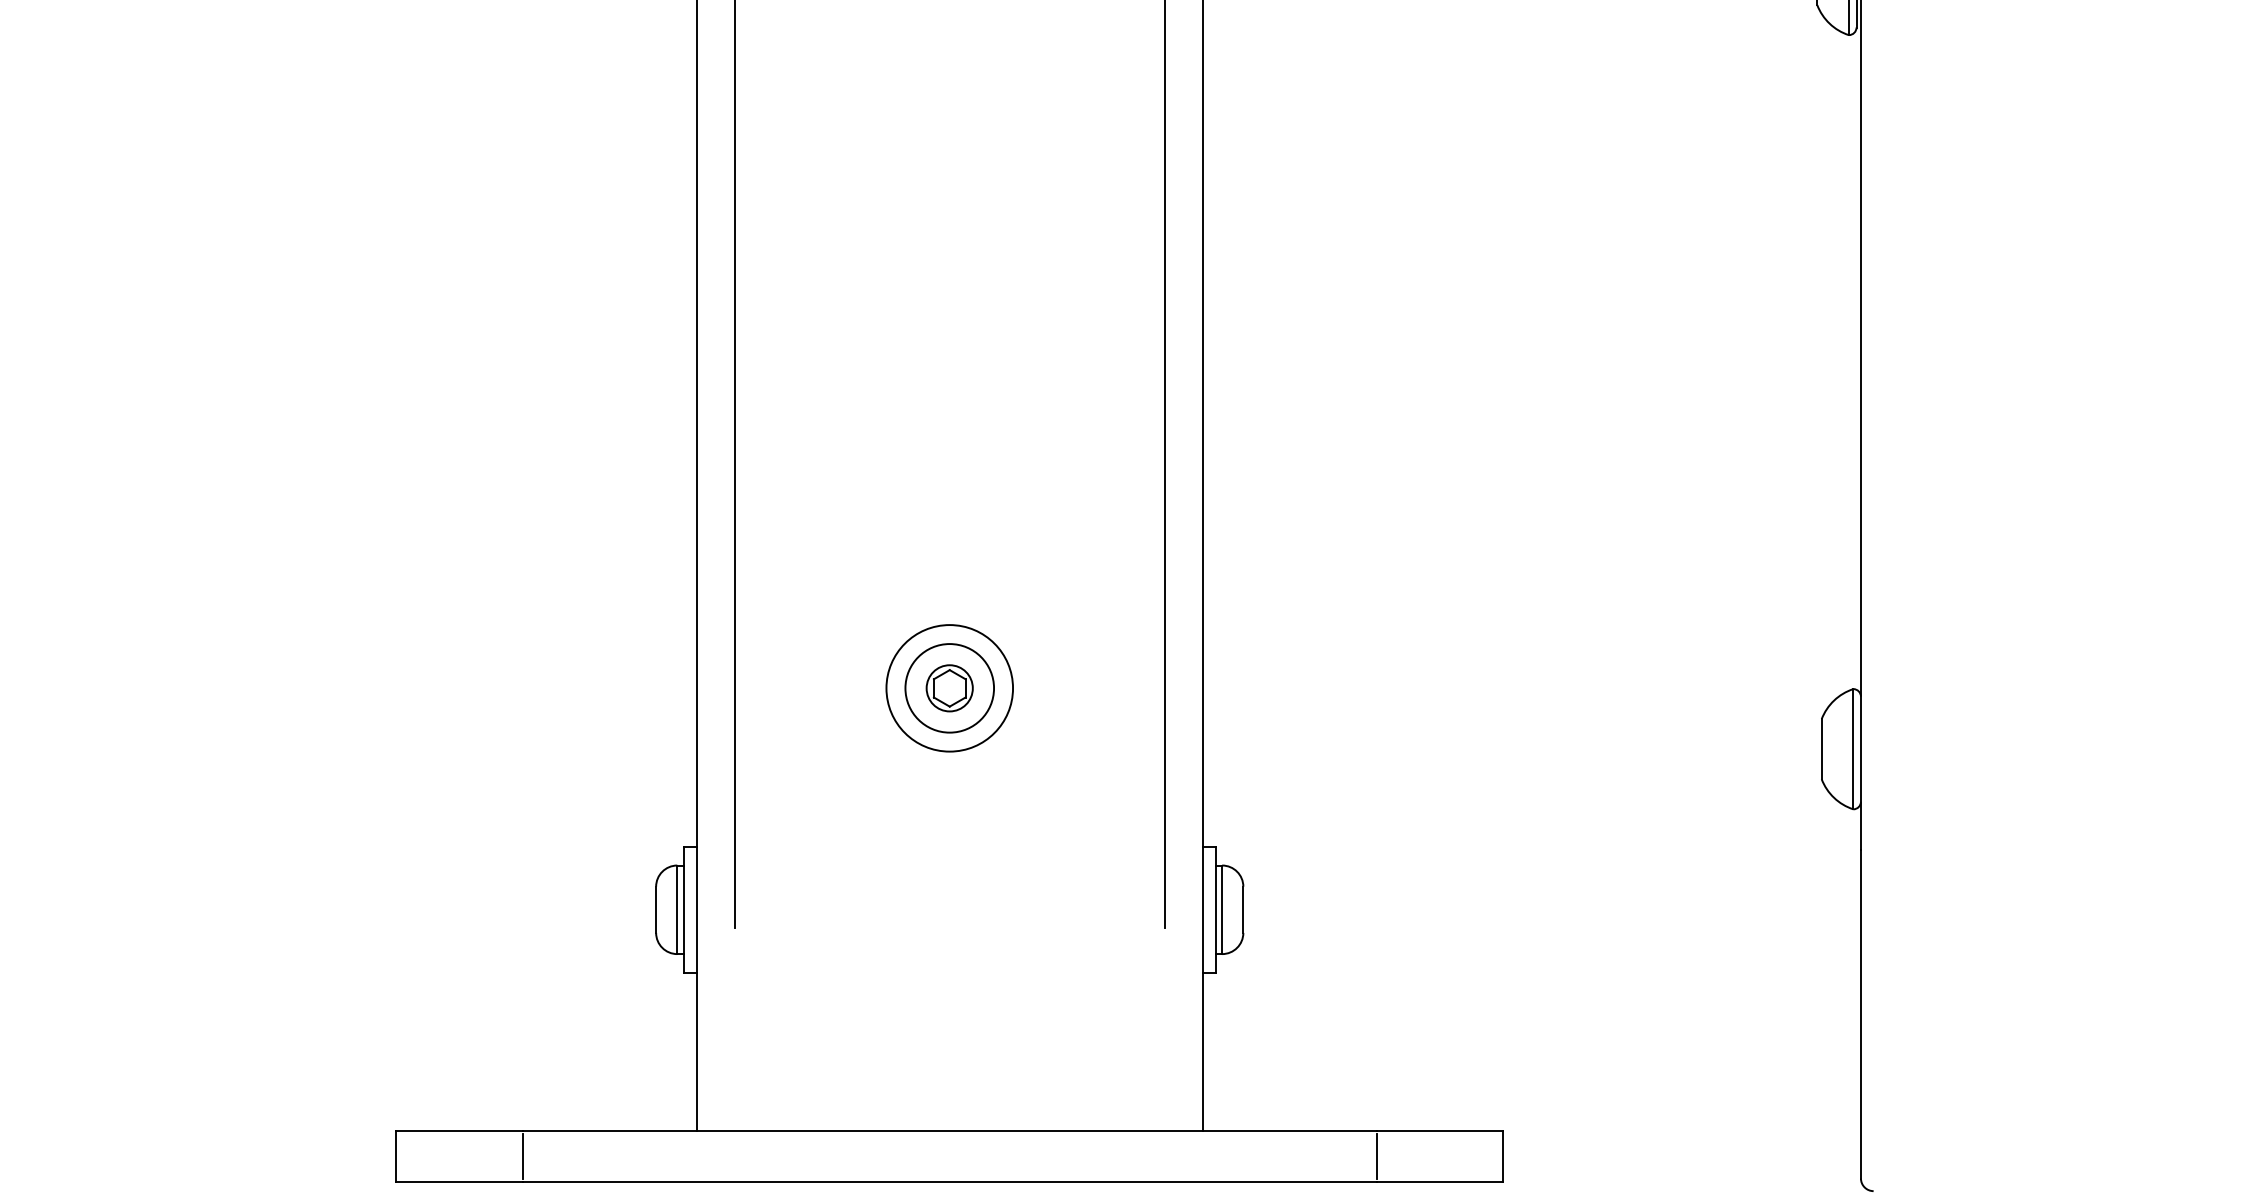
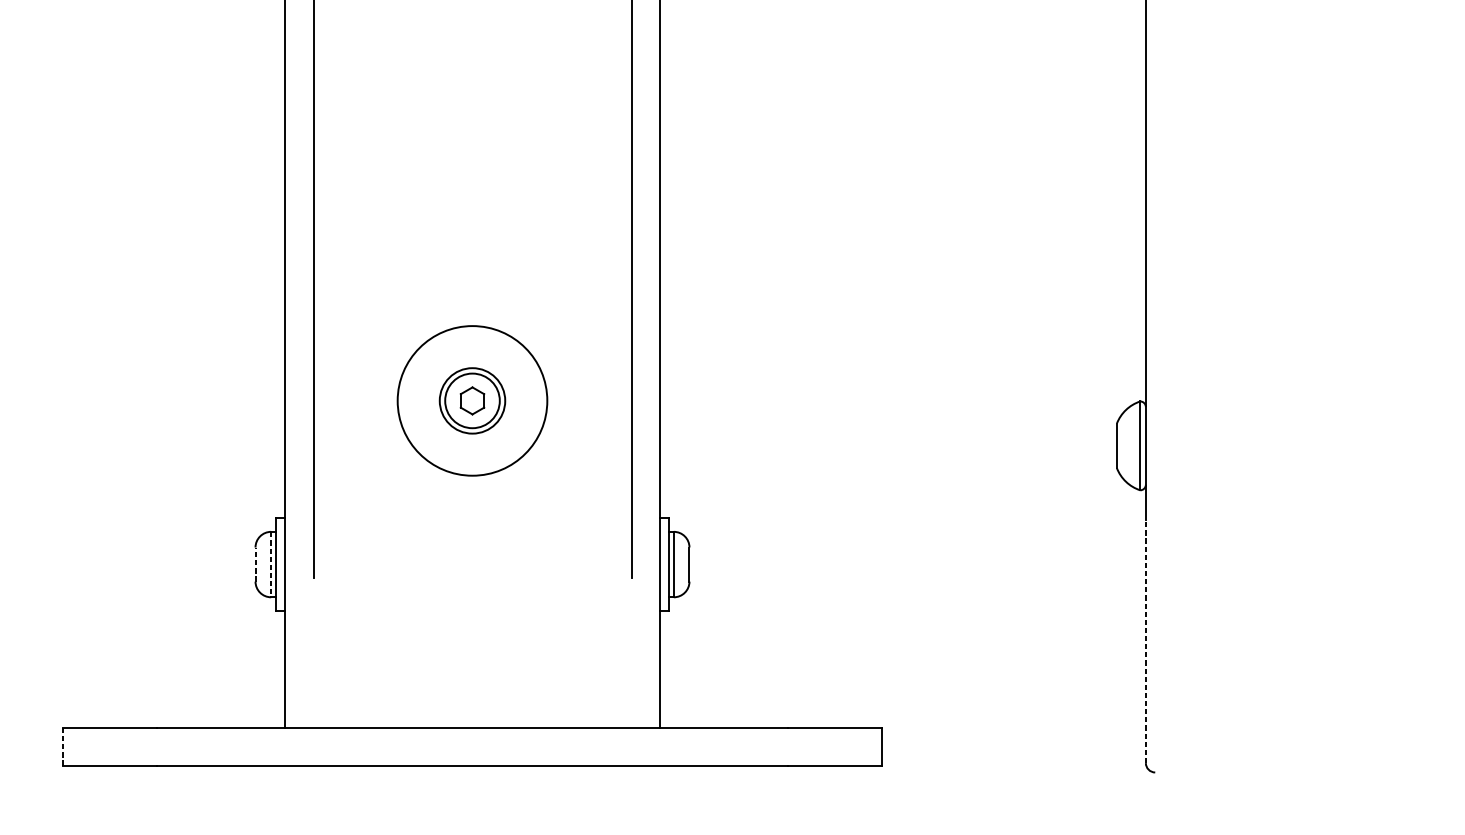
circle: (949, 688) -> (472, 401), size x1.6
circle: (949, 688) -> (472, 401), size x1.6
line: (656, 909) -> (255, 564), solid -> dashed
line: (677, 909) -> (271, 564), solid -> dashed
line: (1860, 1013) -> (1145, 641), solid -> dashed
line: (396, 1156) -> (63, 746), solid -> dashed
line: (522, 1156) -> (156, 746), removed
line: (1376, 1156) -> (787, 746), removed

